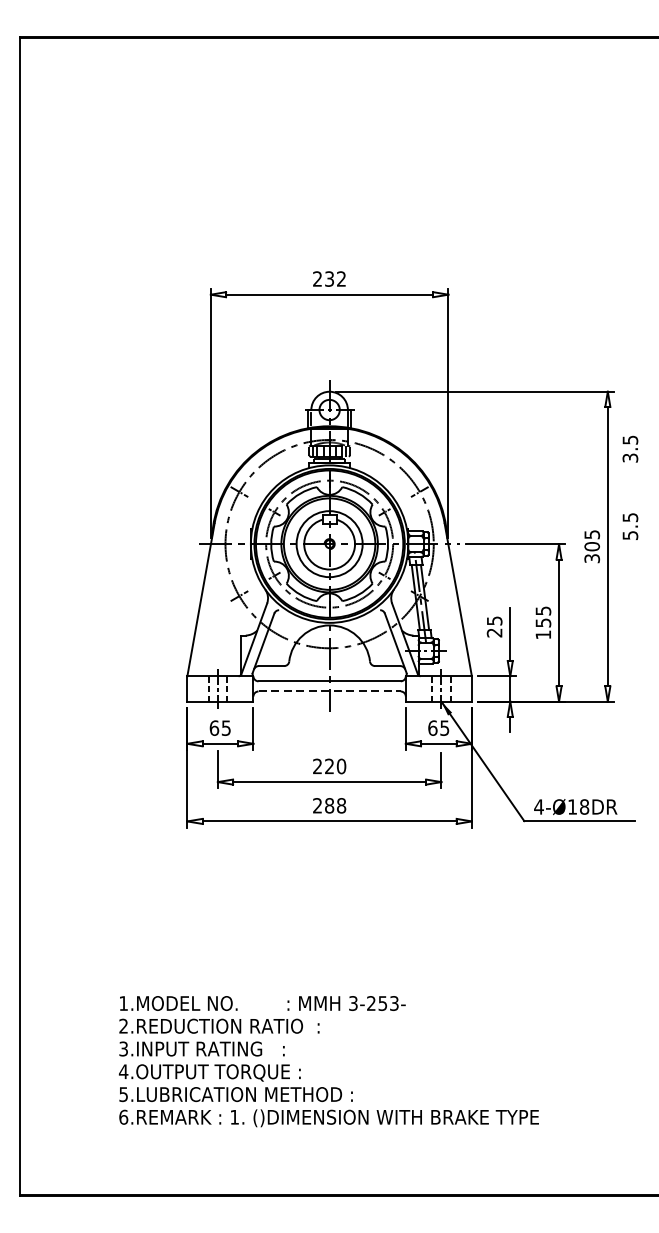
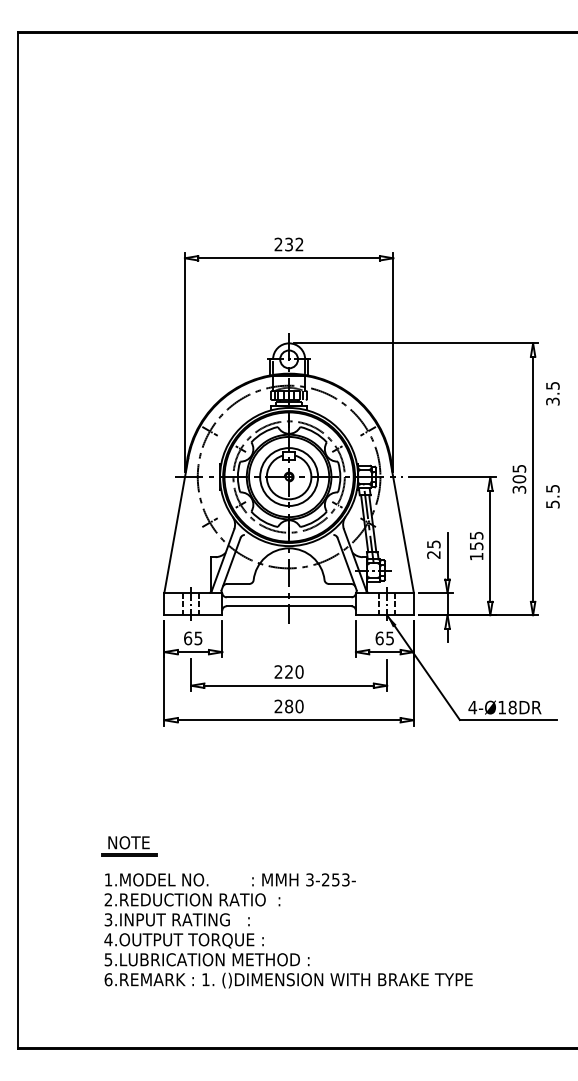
text: (629, 526) -> (552, 496), moved
line: (330, 691) -> (289, 606), dashed -> solid
text: (341, 805) -> (299, 706), 288 -> 280
part: (147, 965) -> (129, 846), added

